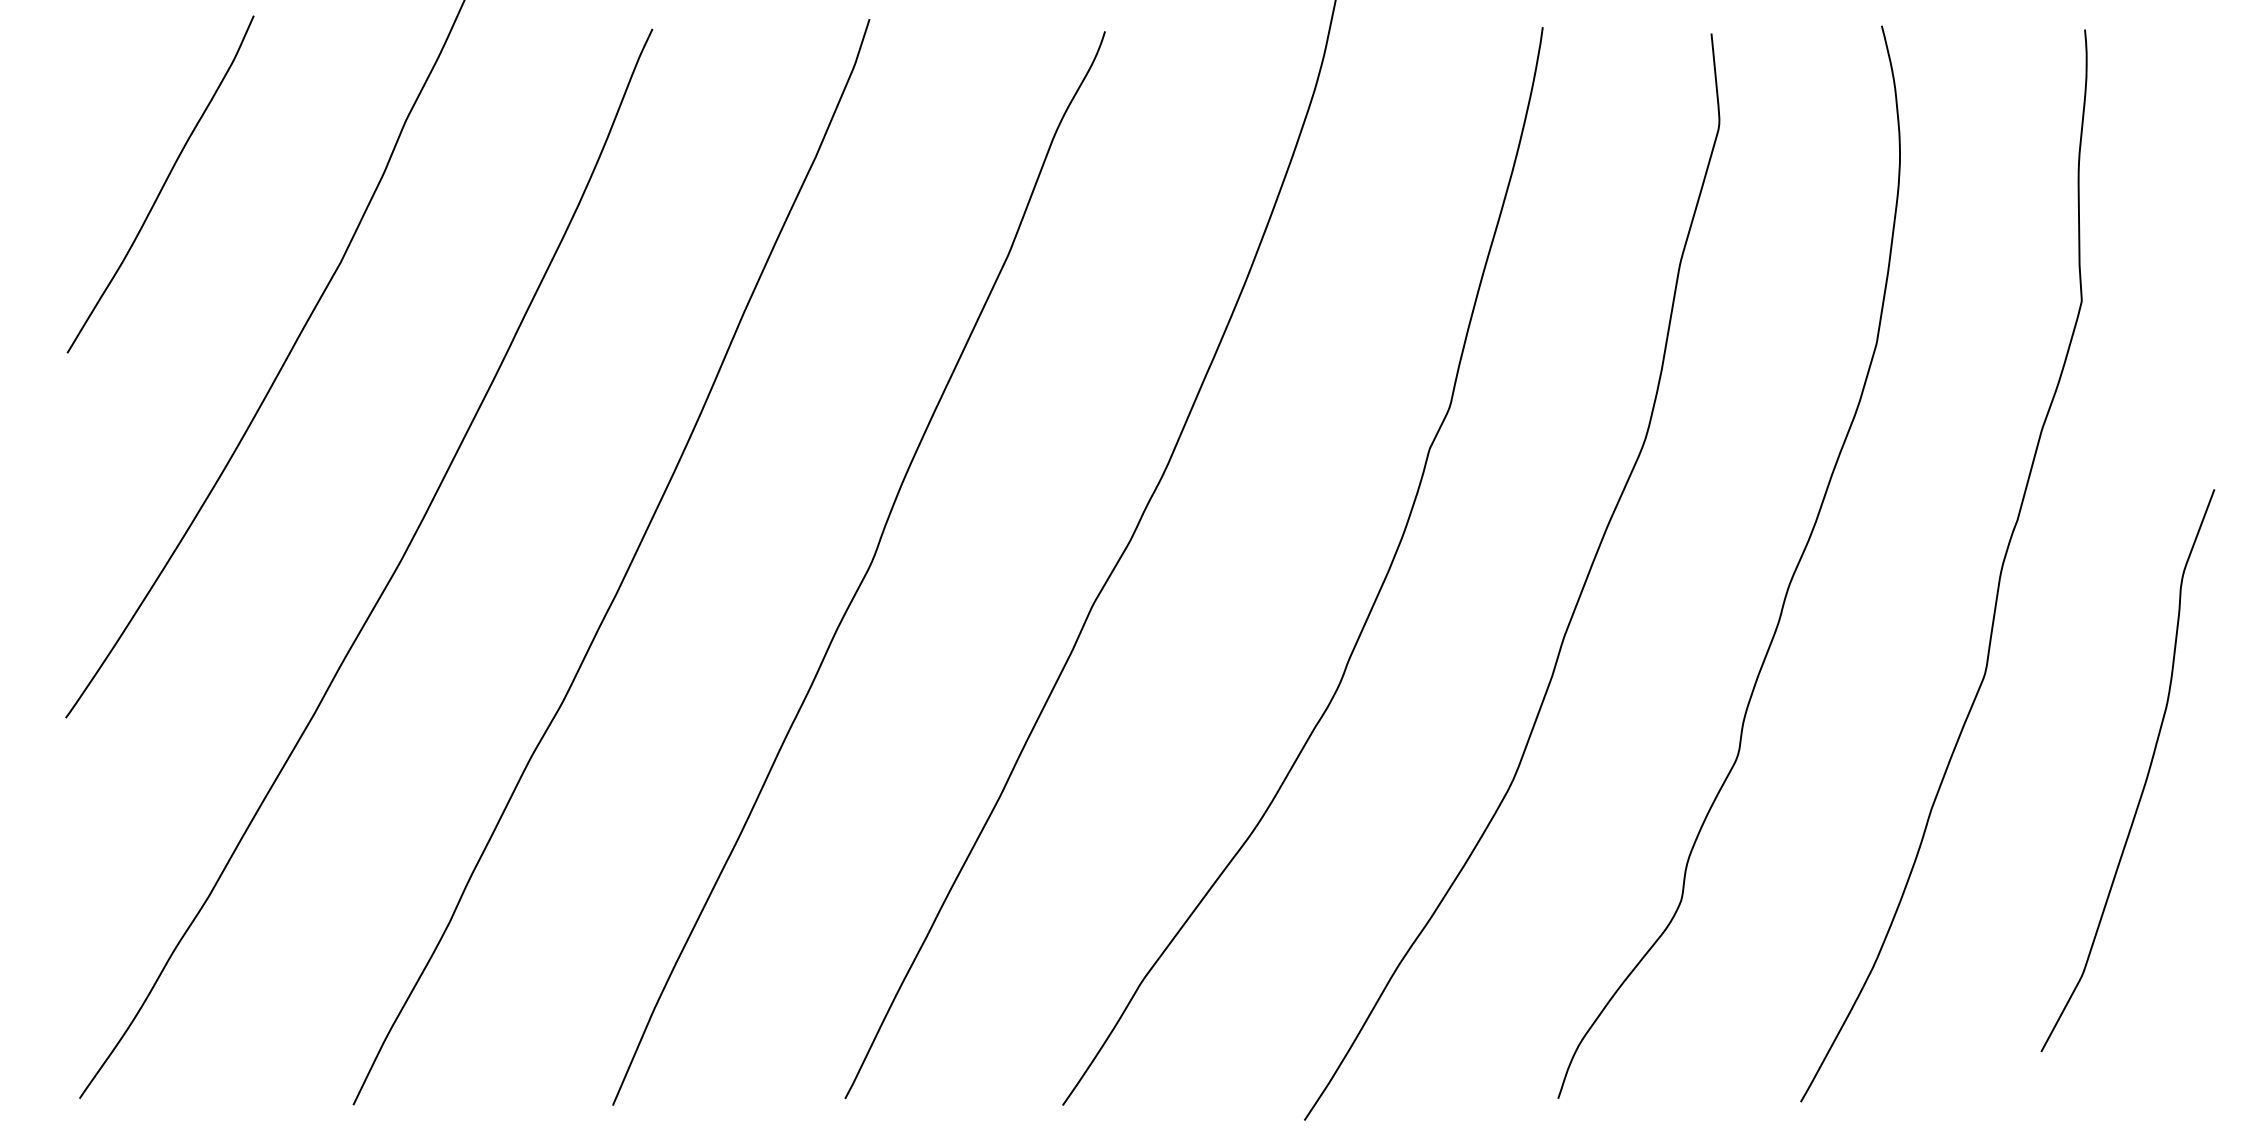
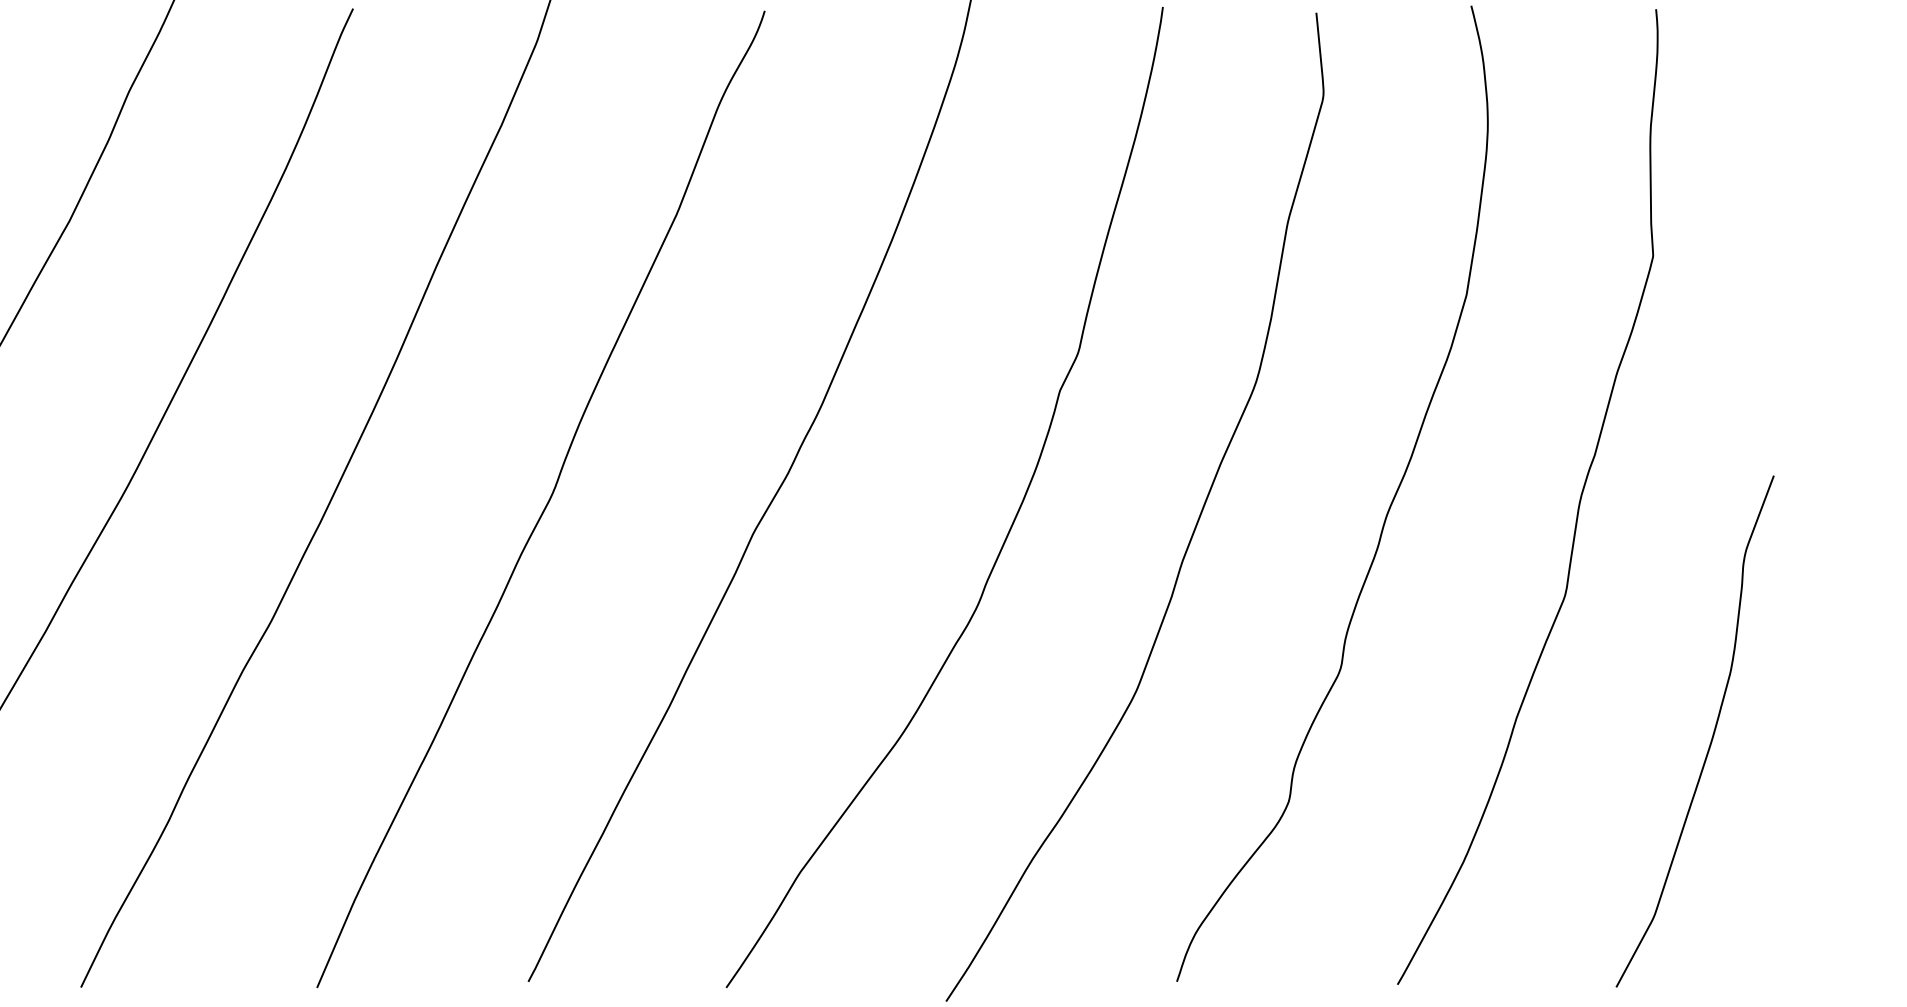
curve: (2146, 775) -> (1712, 735), moved

